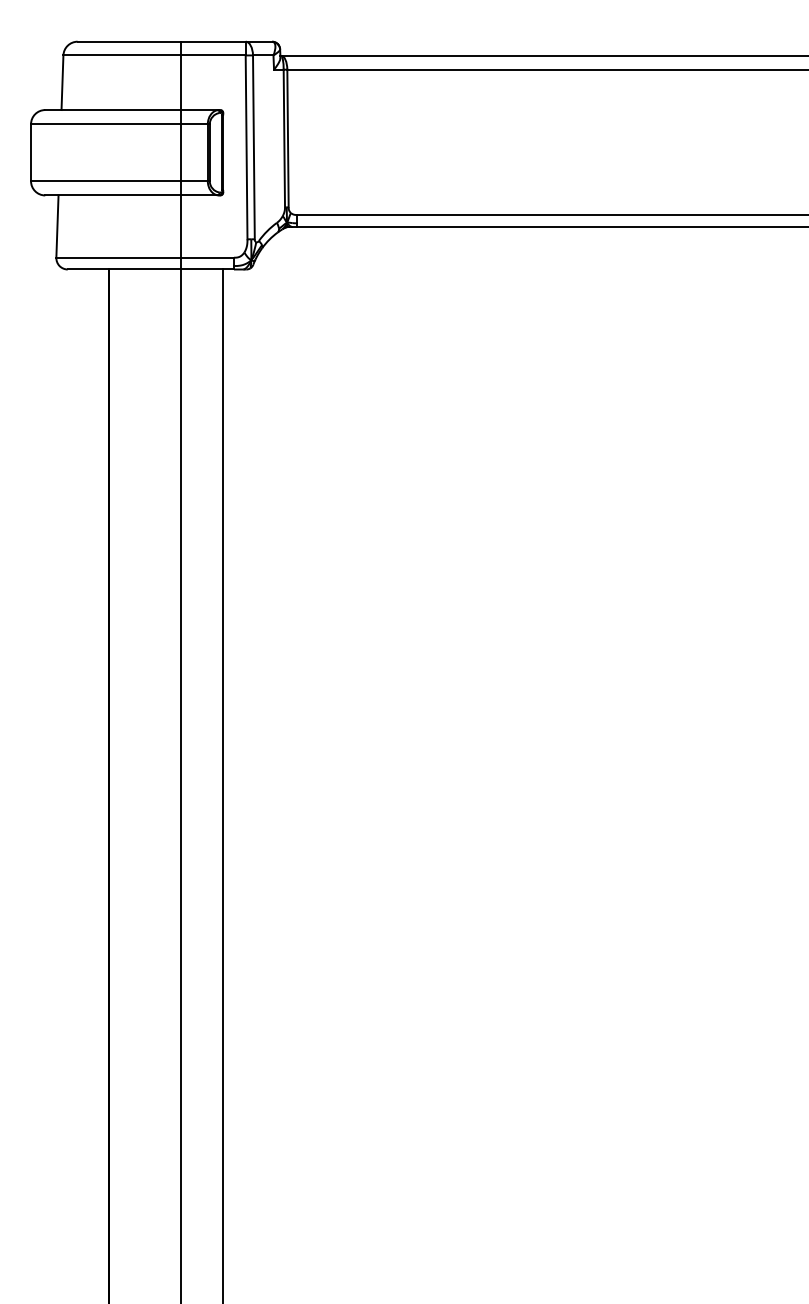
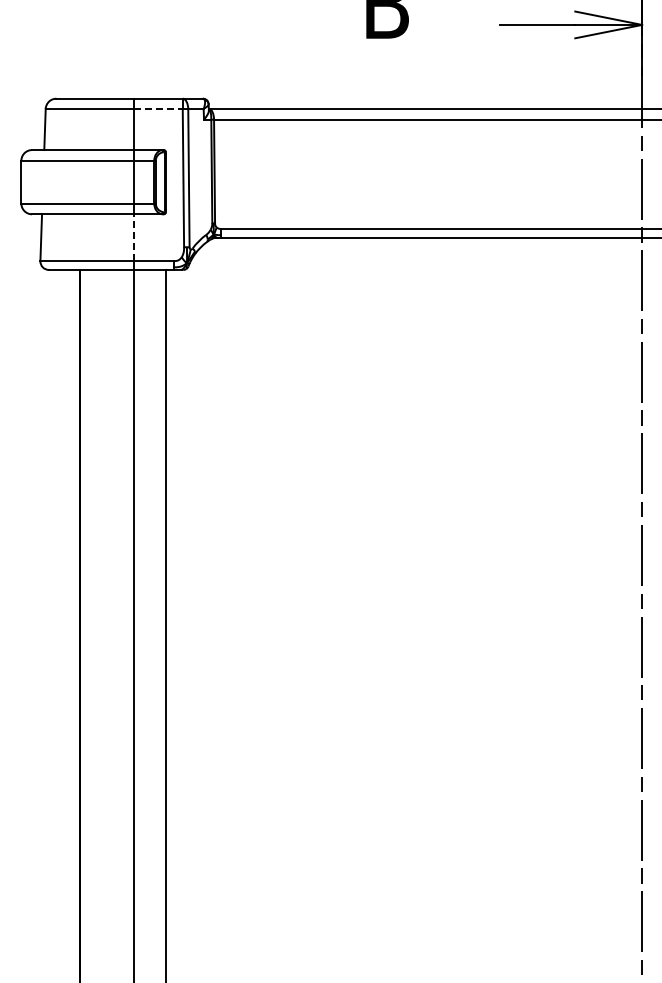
line: (213, 56) -> (158, 109), solid -> dashed
line: (180, 226) -> (133, 237), solid -> dashed

